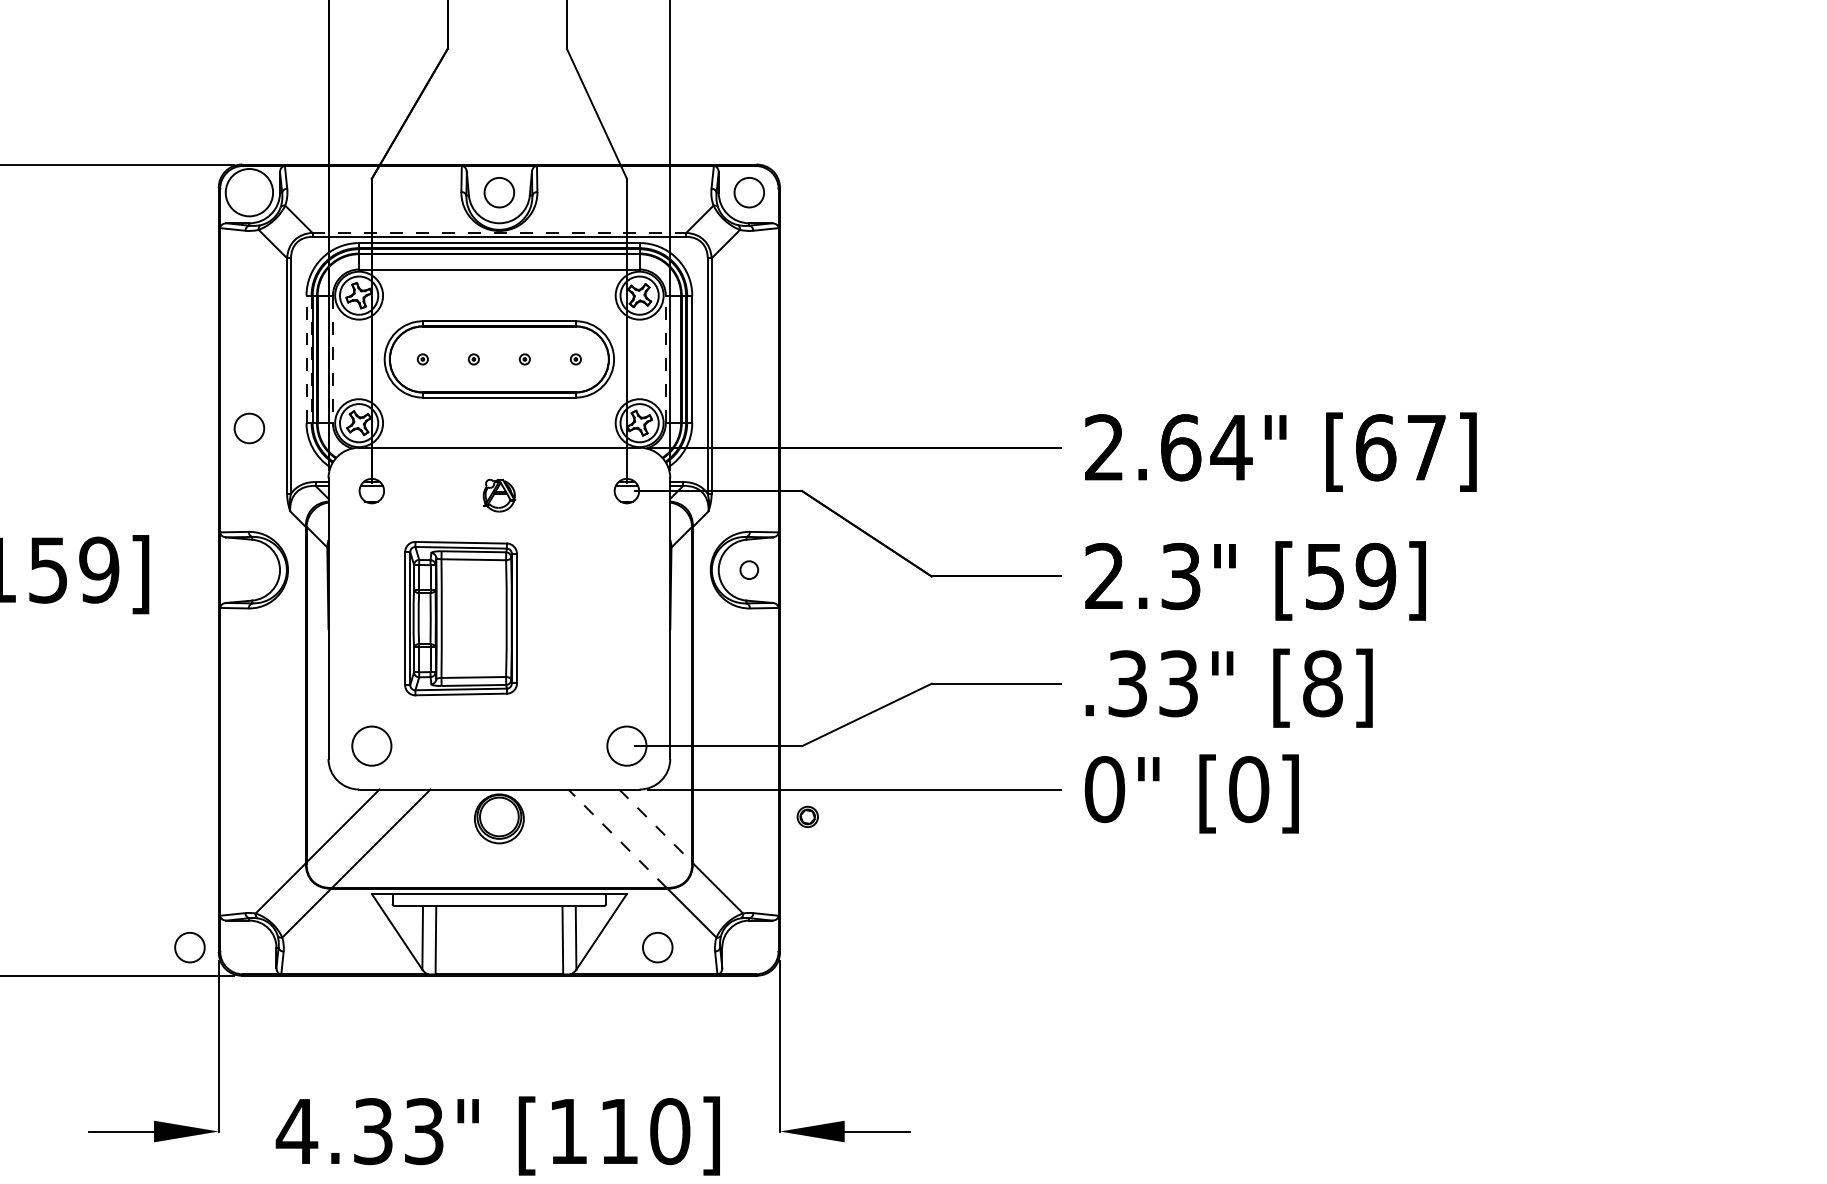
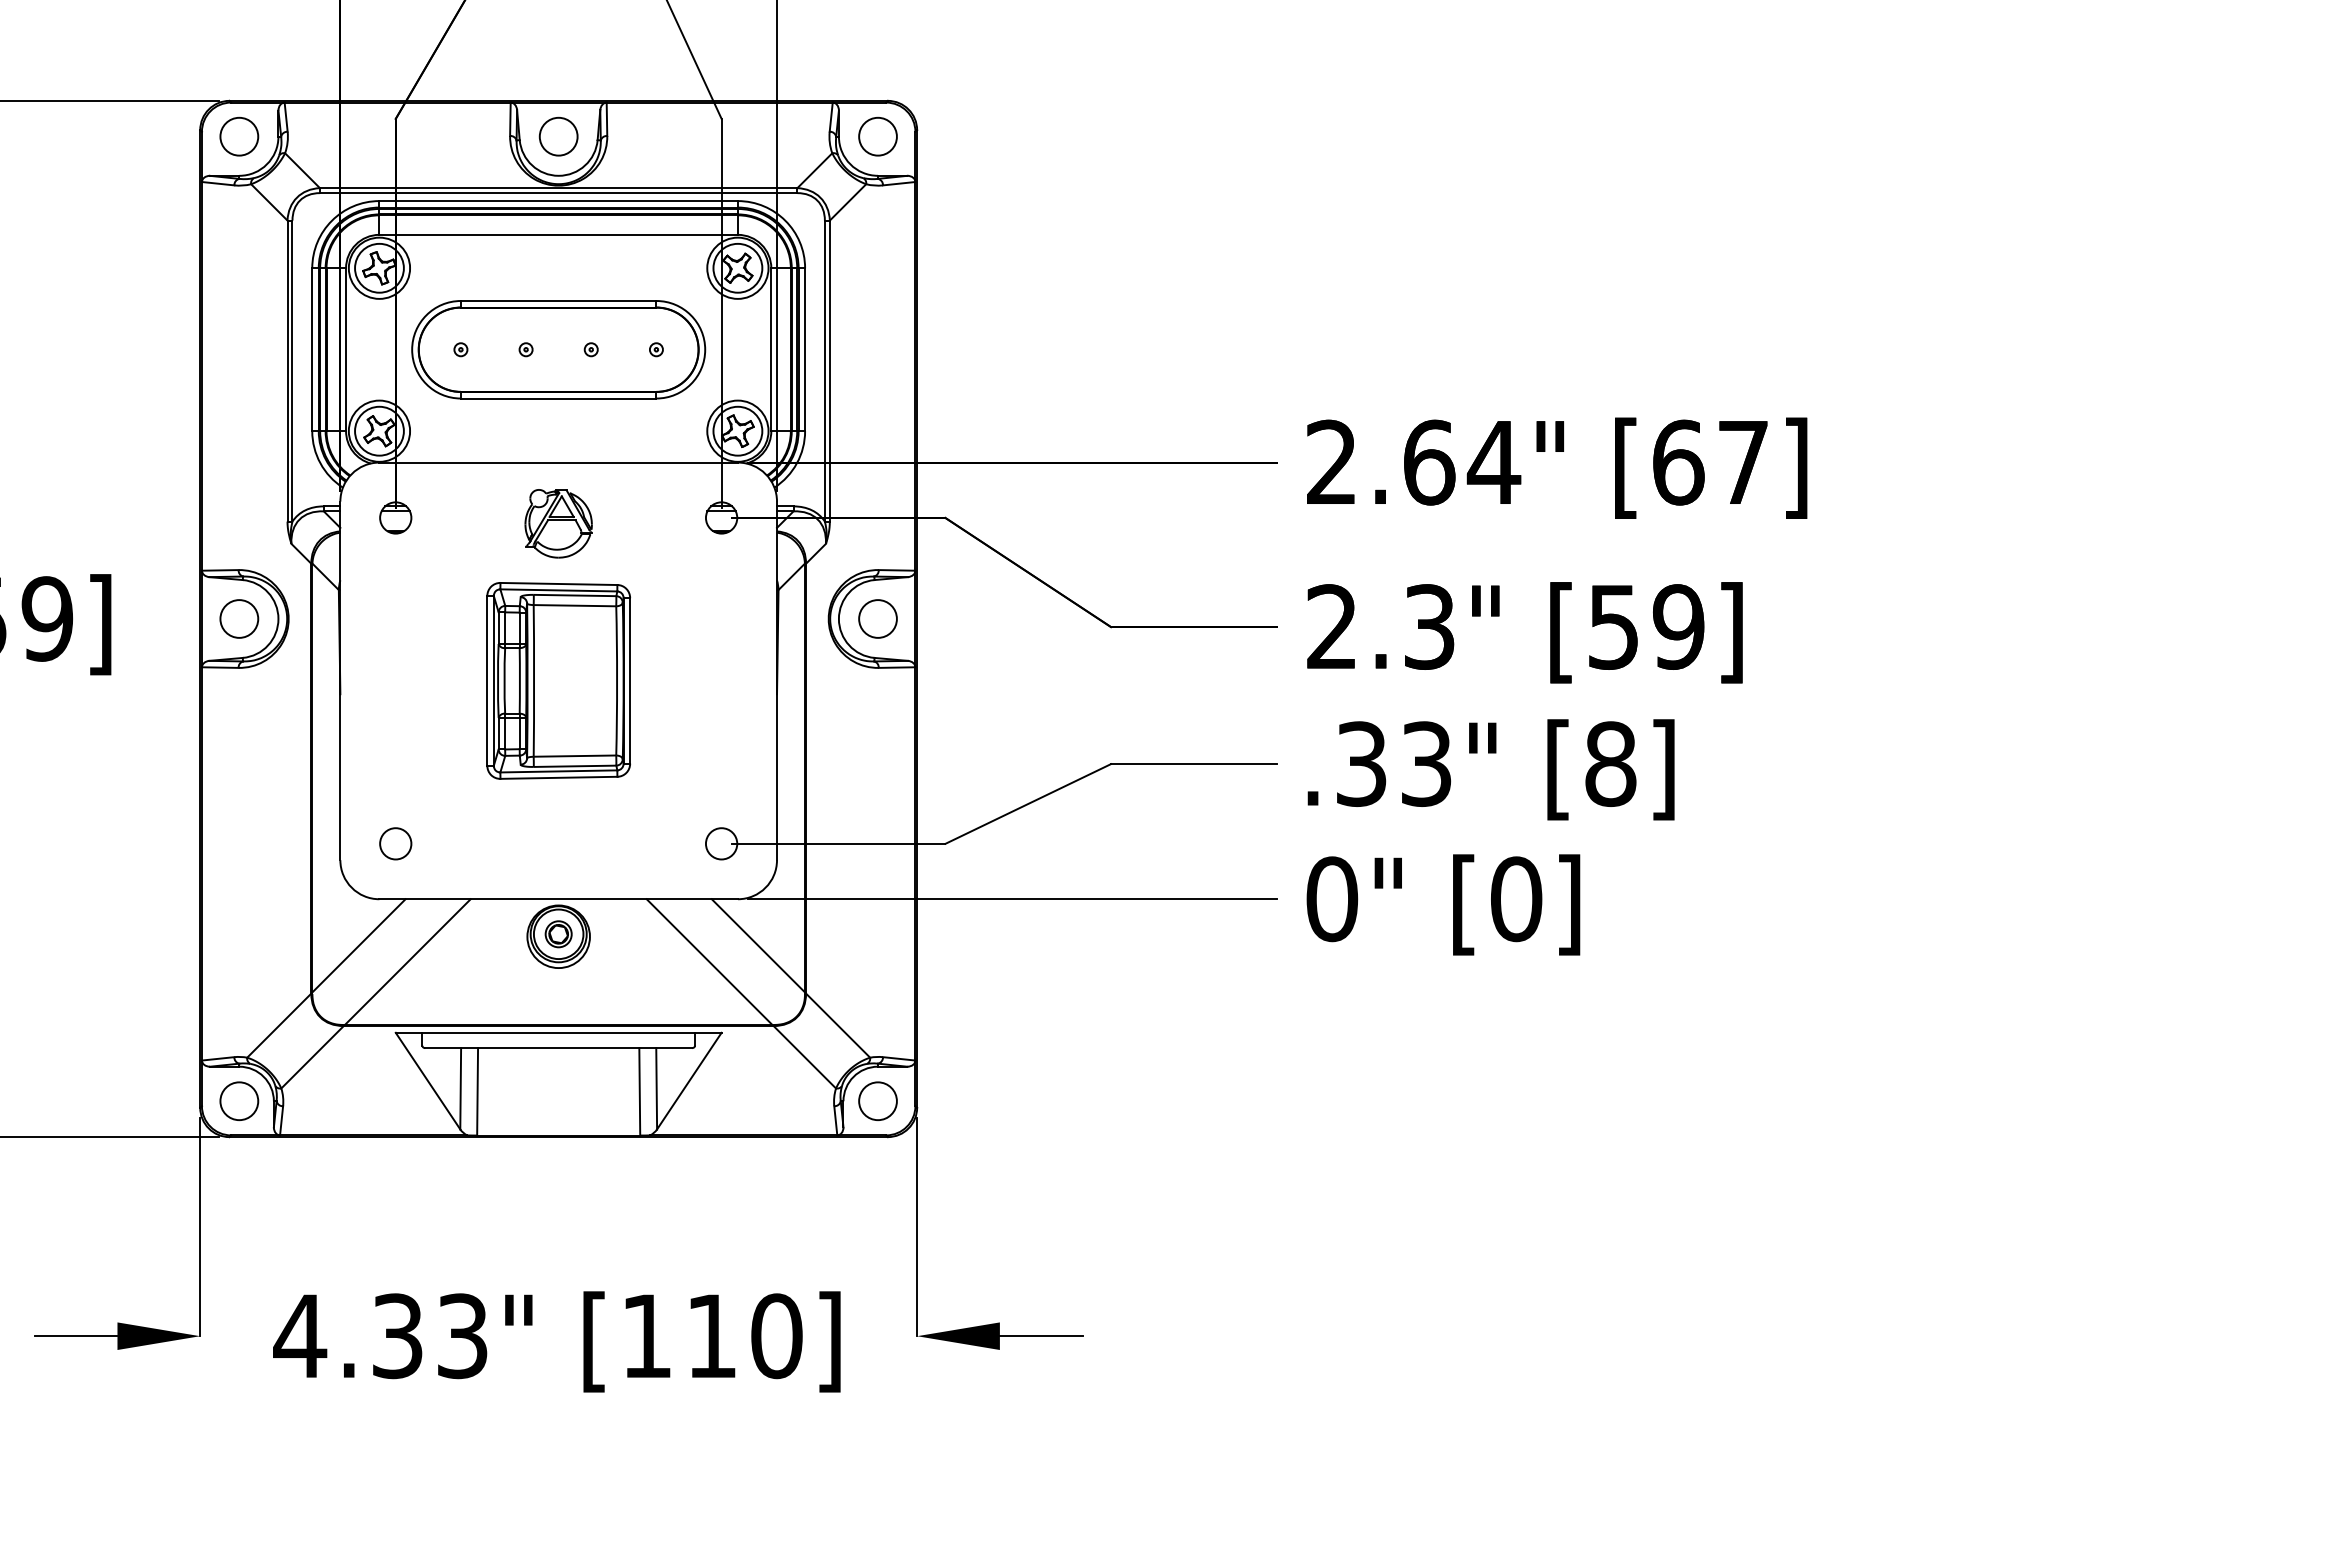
circle: (249, 192) -> (239, 136), size x0.62
line: (499, 233) -> (558, 188), dashed -> solid
line: (306, 359) -> (312, 349), dashed -> solid
line: (665, 359) -> (771, 349), dashed -> solid
line: (311, 360) -> (318, 350), dashed -> solid
line: (333, 360) -> (346, 350), dashed -> solid
circle: (249, 428) -> (239, 618), moved
part: (499, 495) -> (558, 523), size x1.67
circle: (748, 569) -> (877, 618), size x1.67
part: (460, 618) -> (558, 680), moved
circle: (371, 745) -> (395, 843), size x0.62
circle: (626, 745) -> (721, 843), size x0.62
part: (807, 817) -> (558, 934), moved
line: (655, 825) -> (758, 945), dashed -> solid
line: (617, 839) -> (709, 962), dashed -> solid
circle: (190, 947) -> (239, 1101), moved
circle: (657, 947) -> (877, 1100), moved

